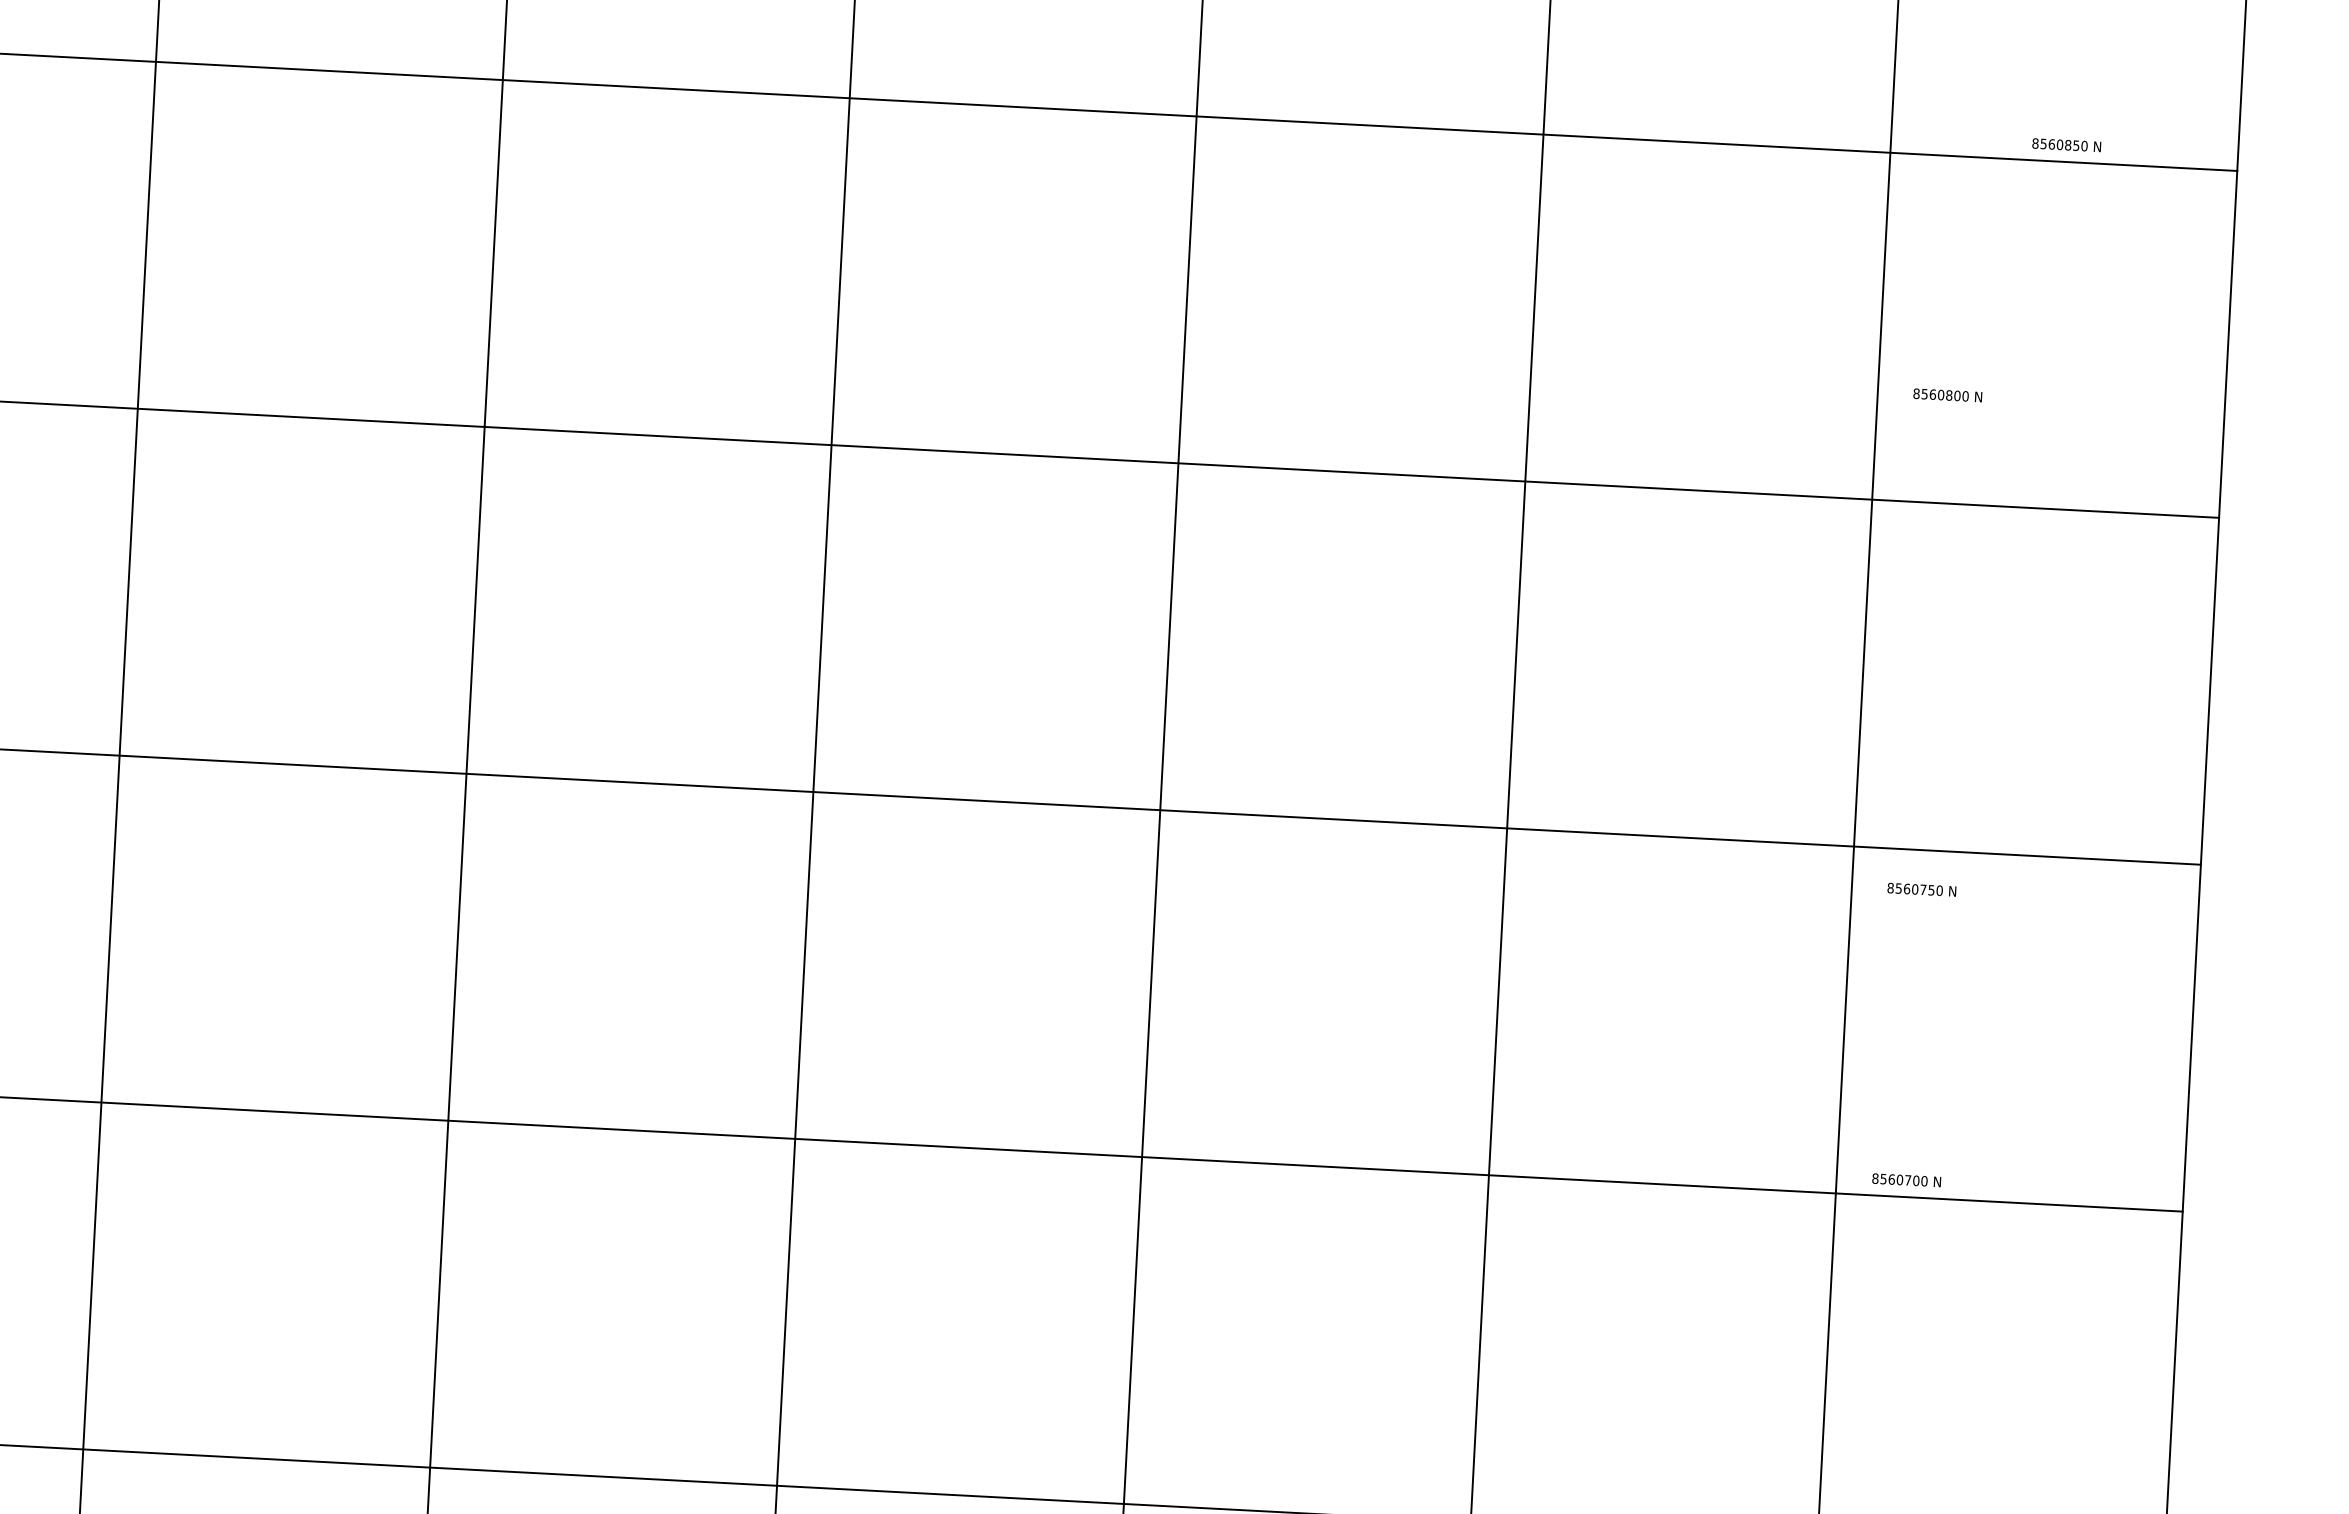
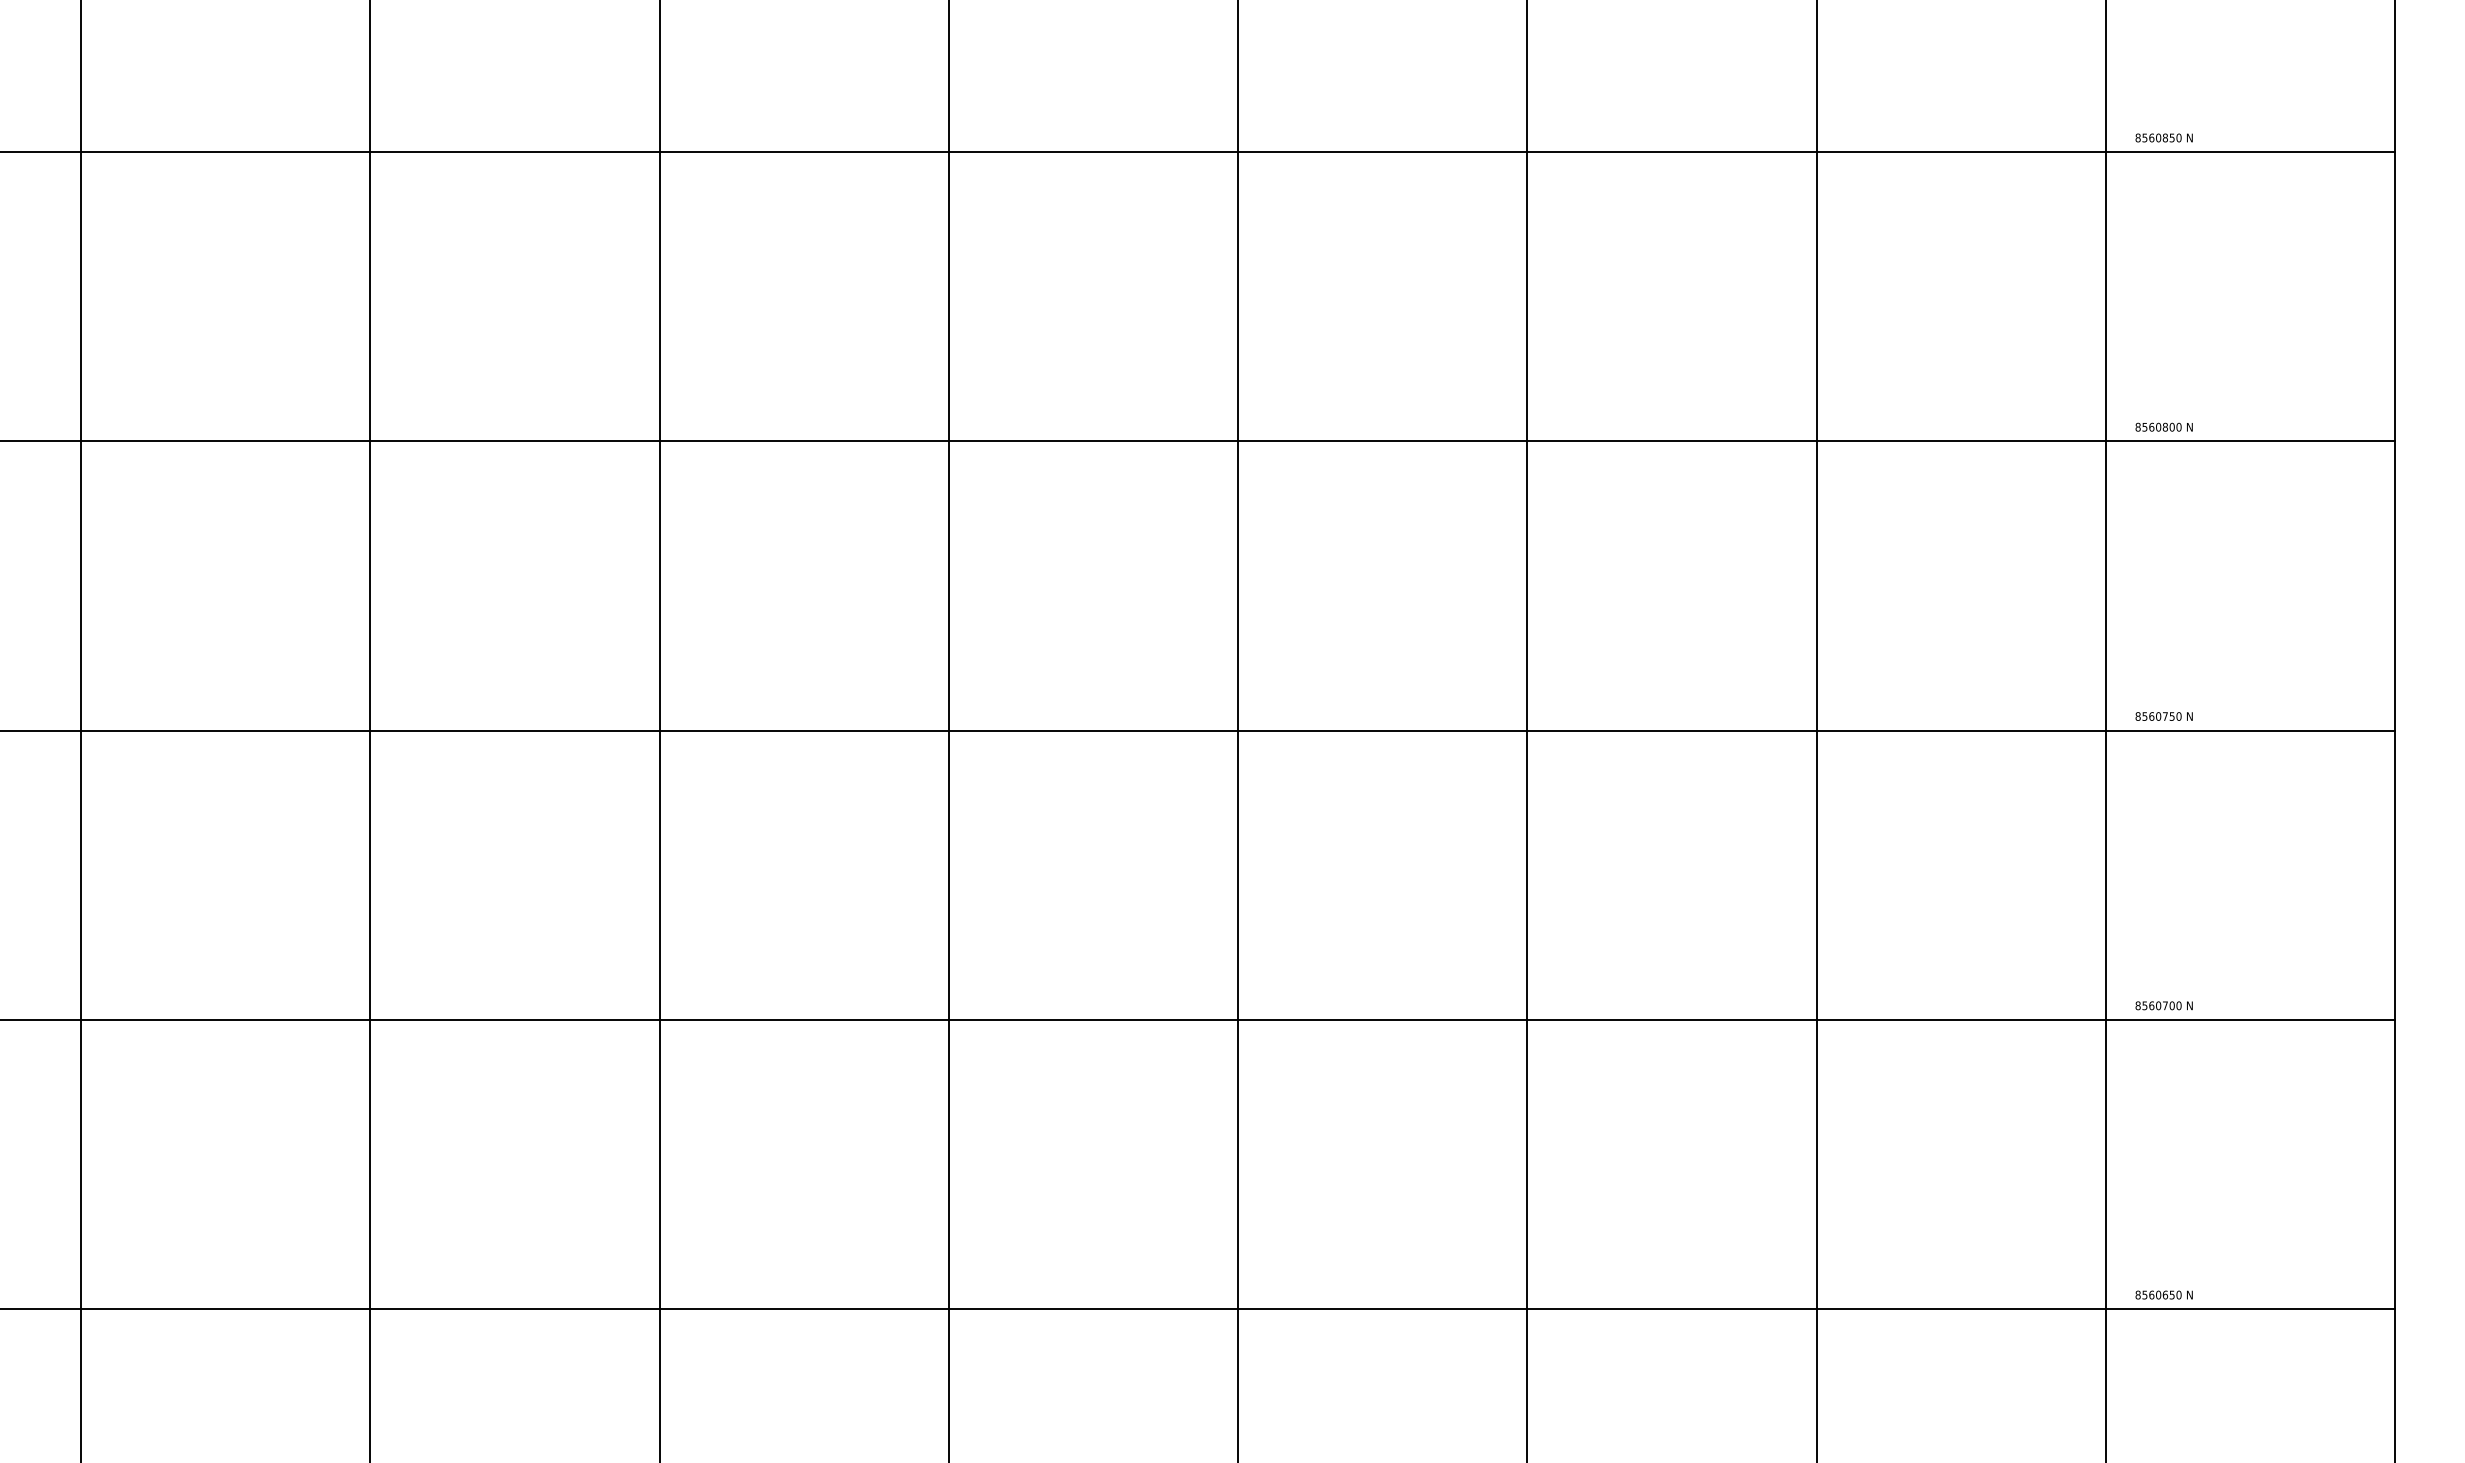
text: (2065, 144) -> (2163, 137), moved
text: (1947, 394) -> (2163, 426), moved
text: (1921, 889) -> (2163, 716), moved

